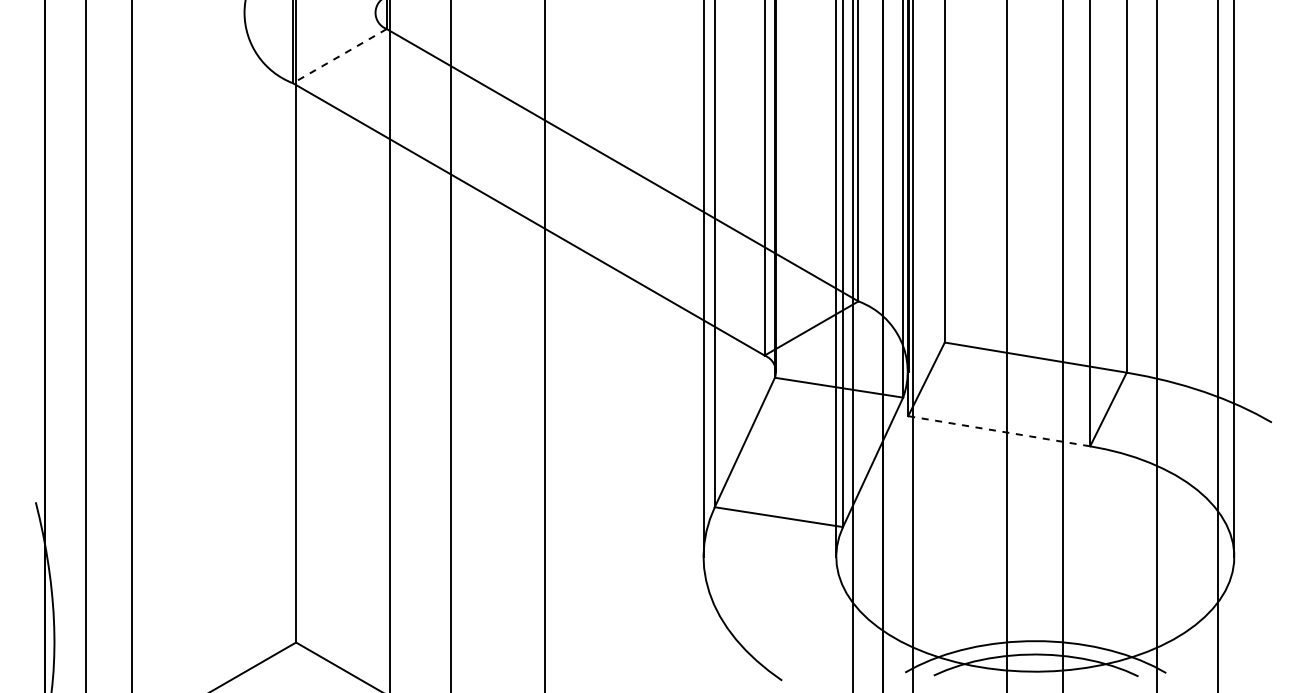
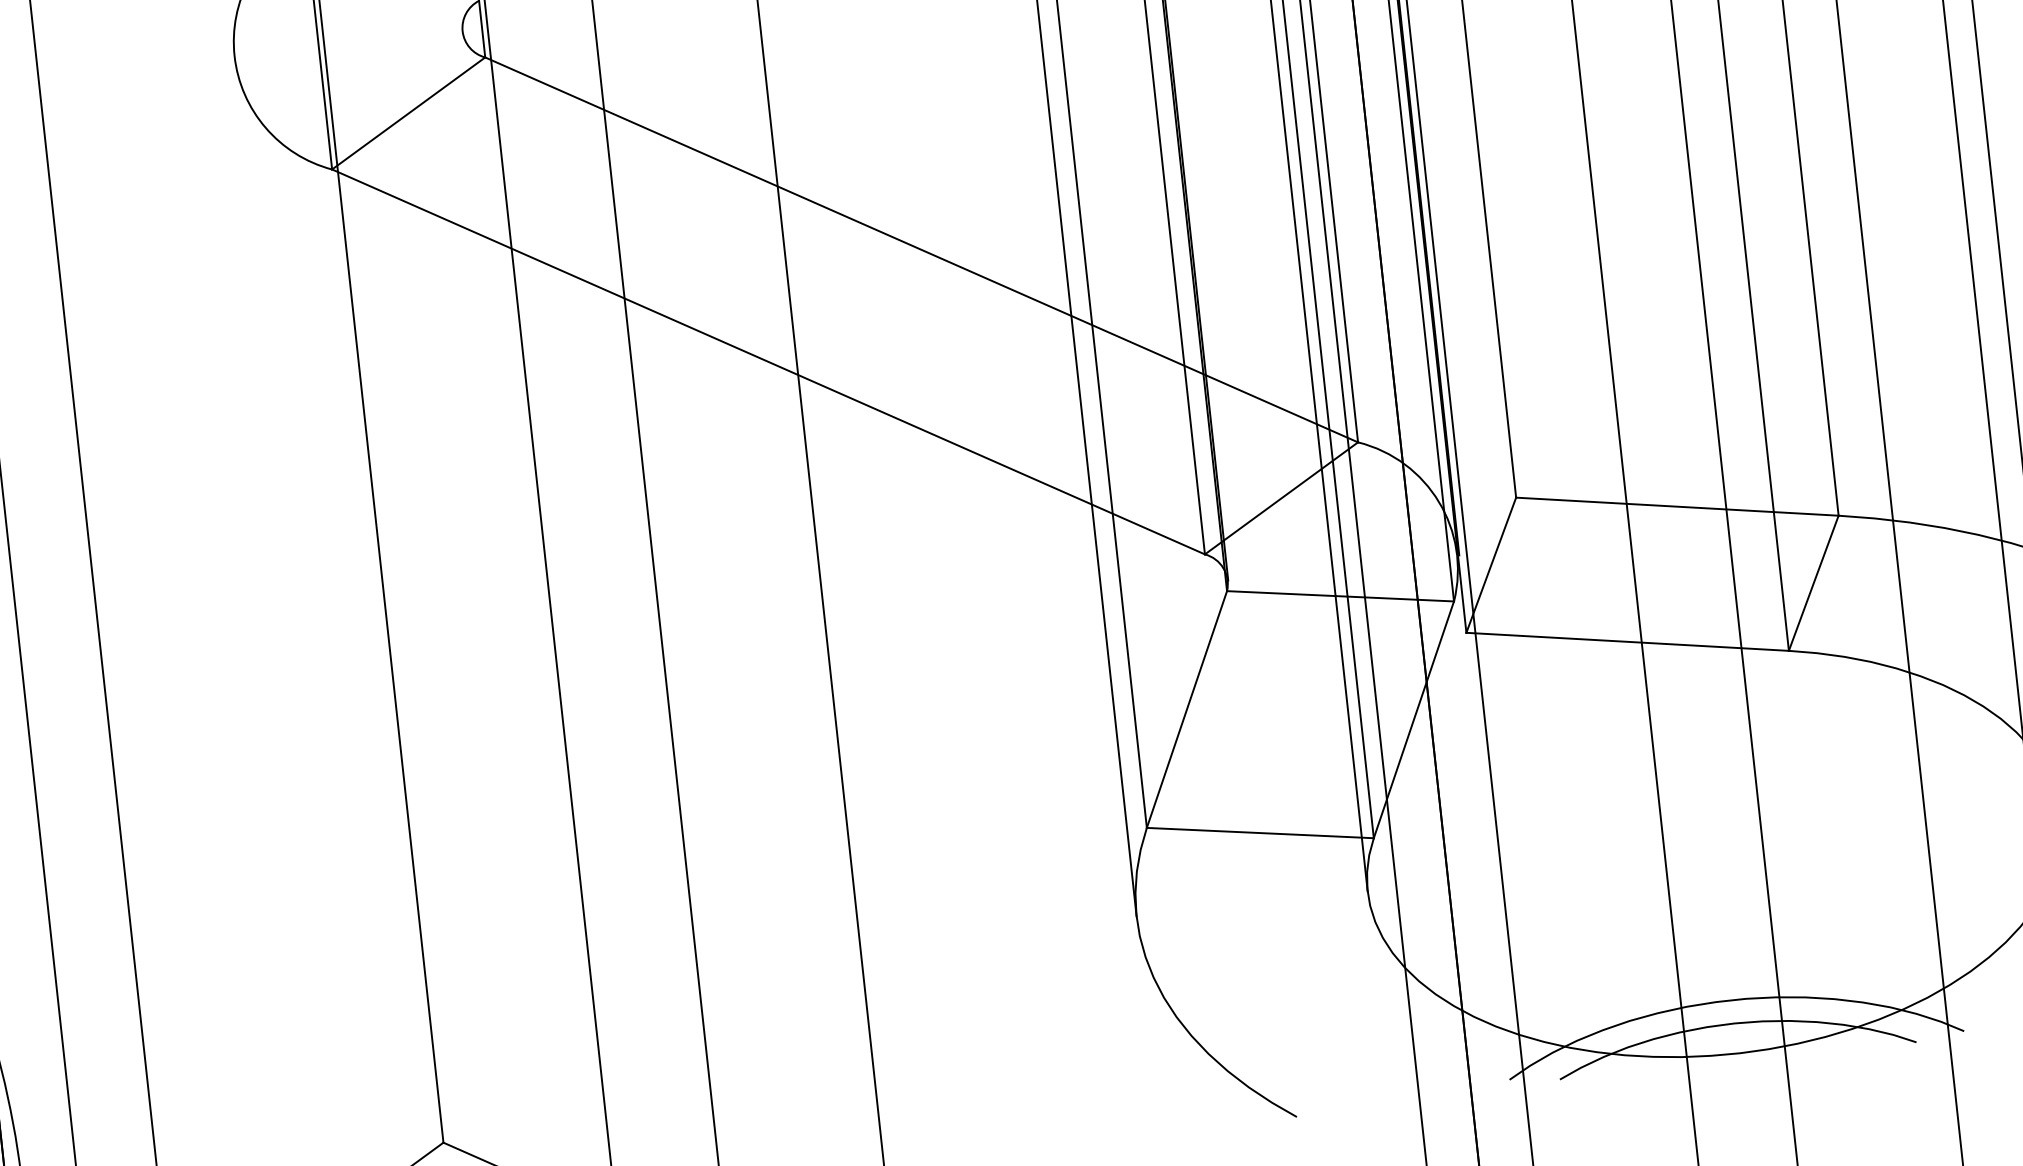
line: (339, 56) -> (408, 114), dashed -> solid
line: (999, 431) -> (1628, 642), dashed -> solid

